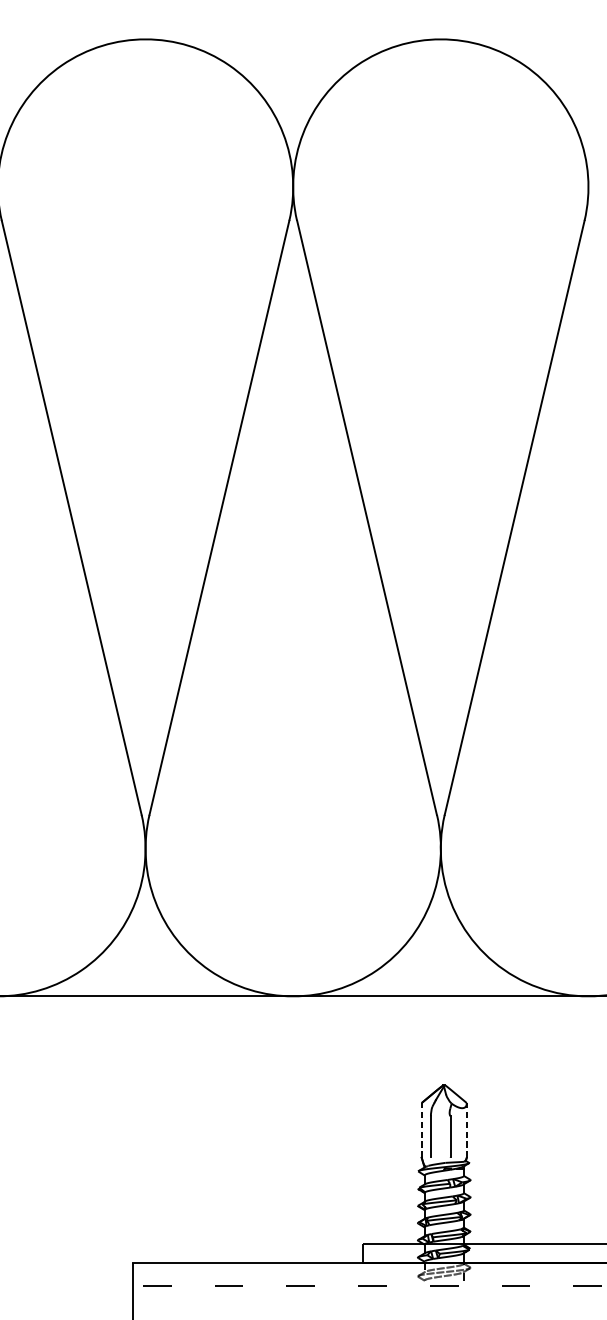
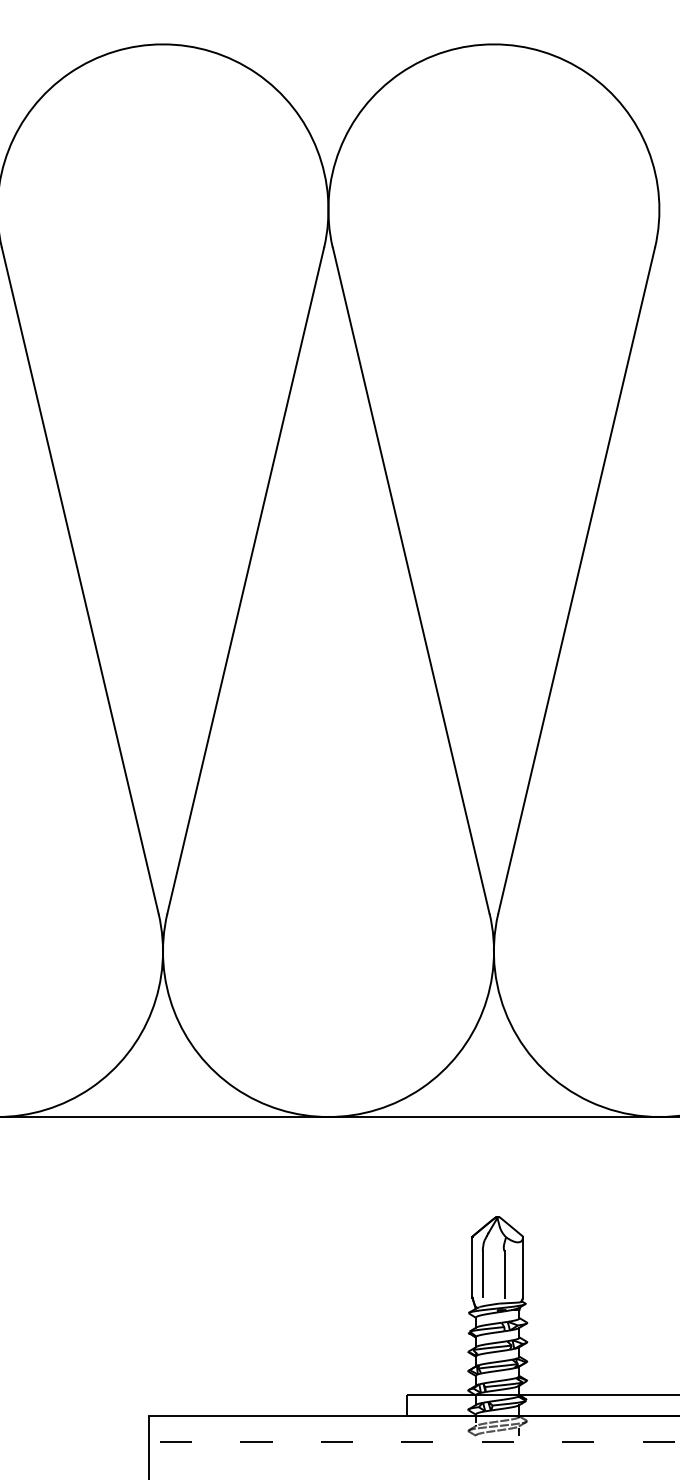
line: (421, 1130) -> (472, 1267), dashed -> solid
line: (467, 1130) -> (523, 1267), dashed -> solid

